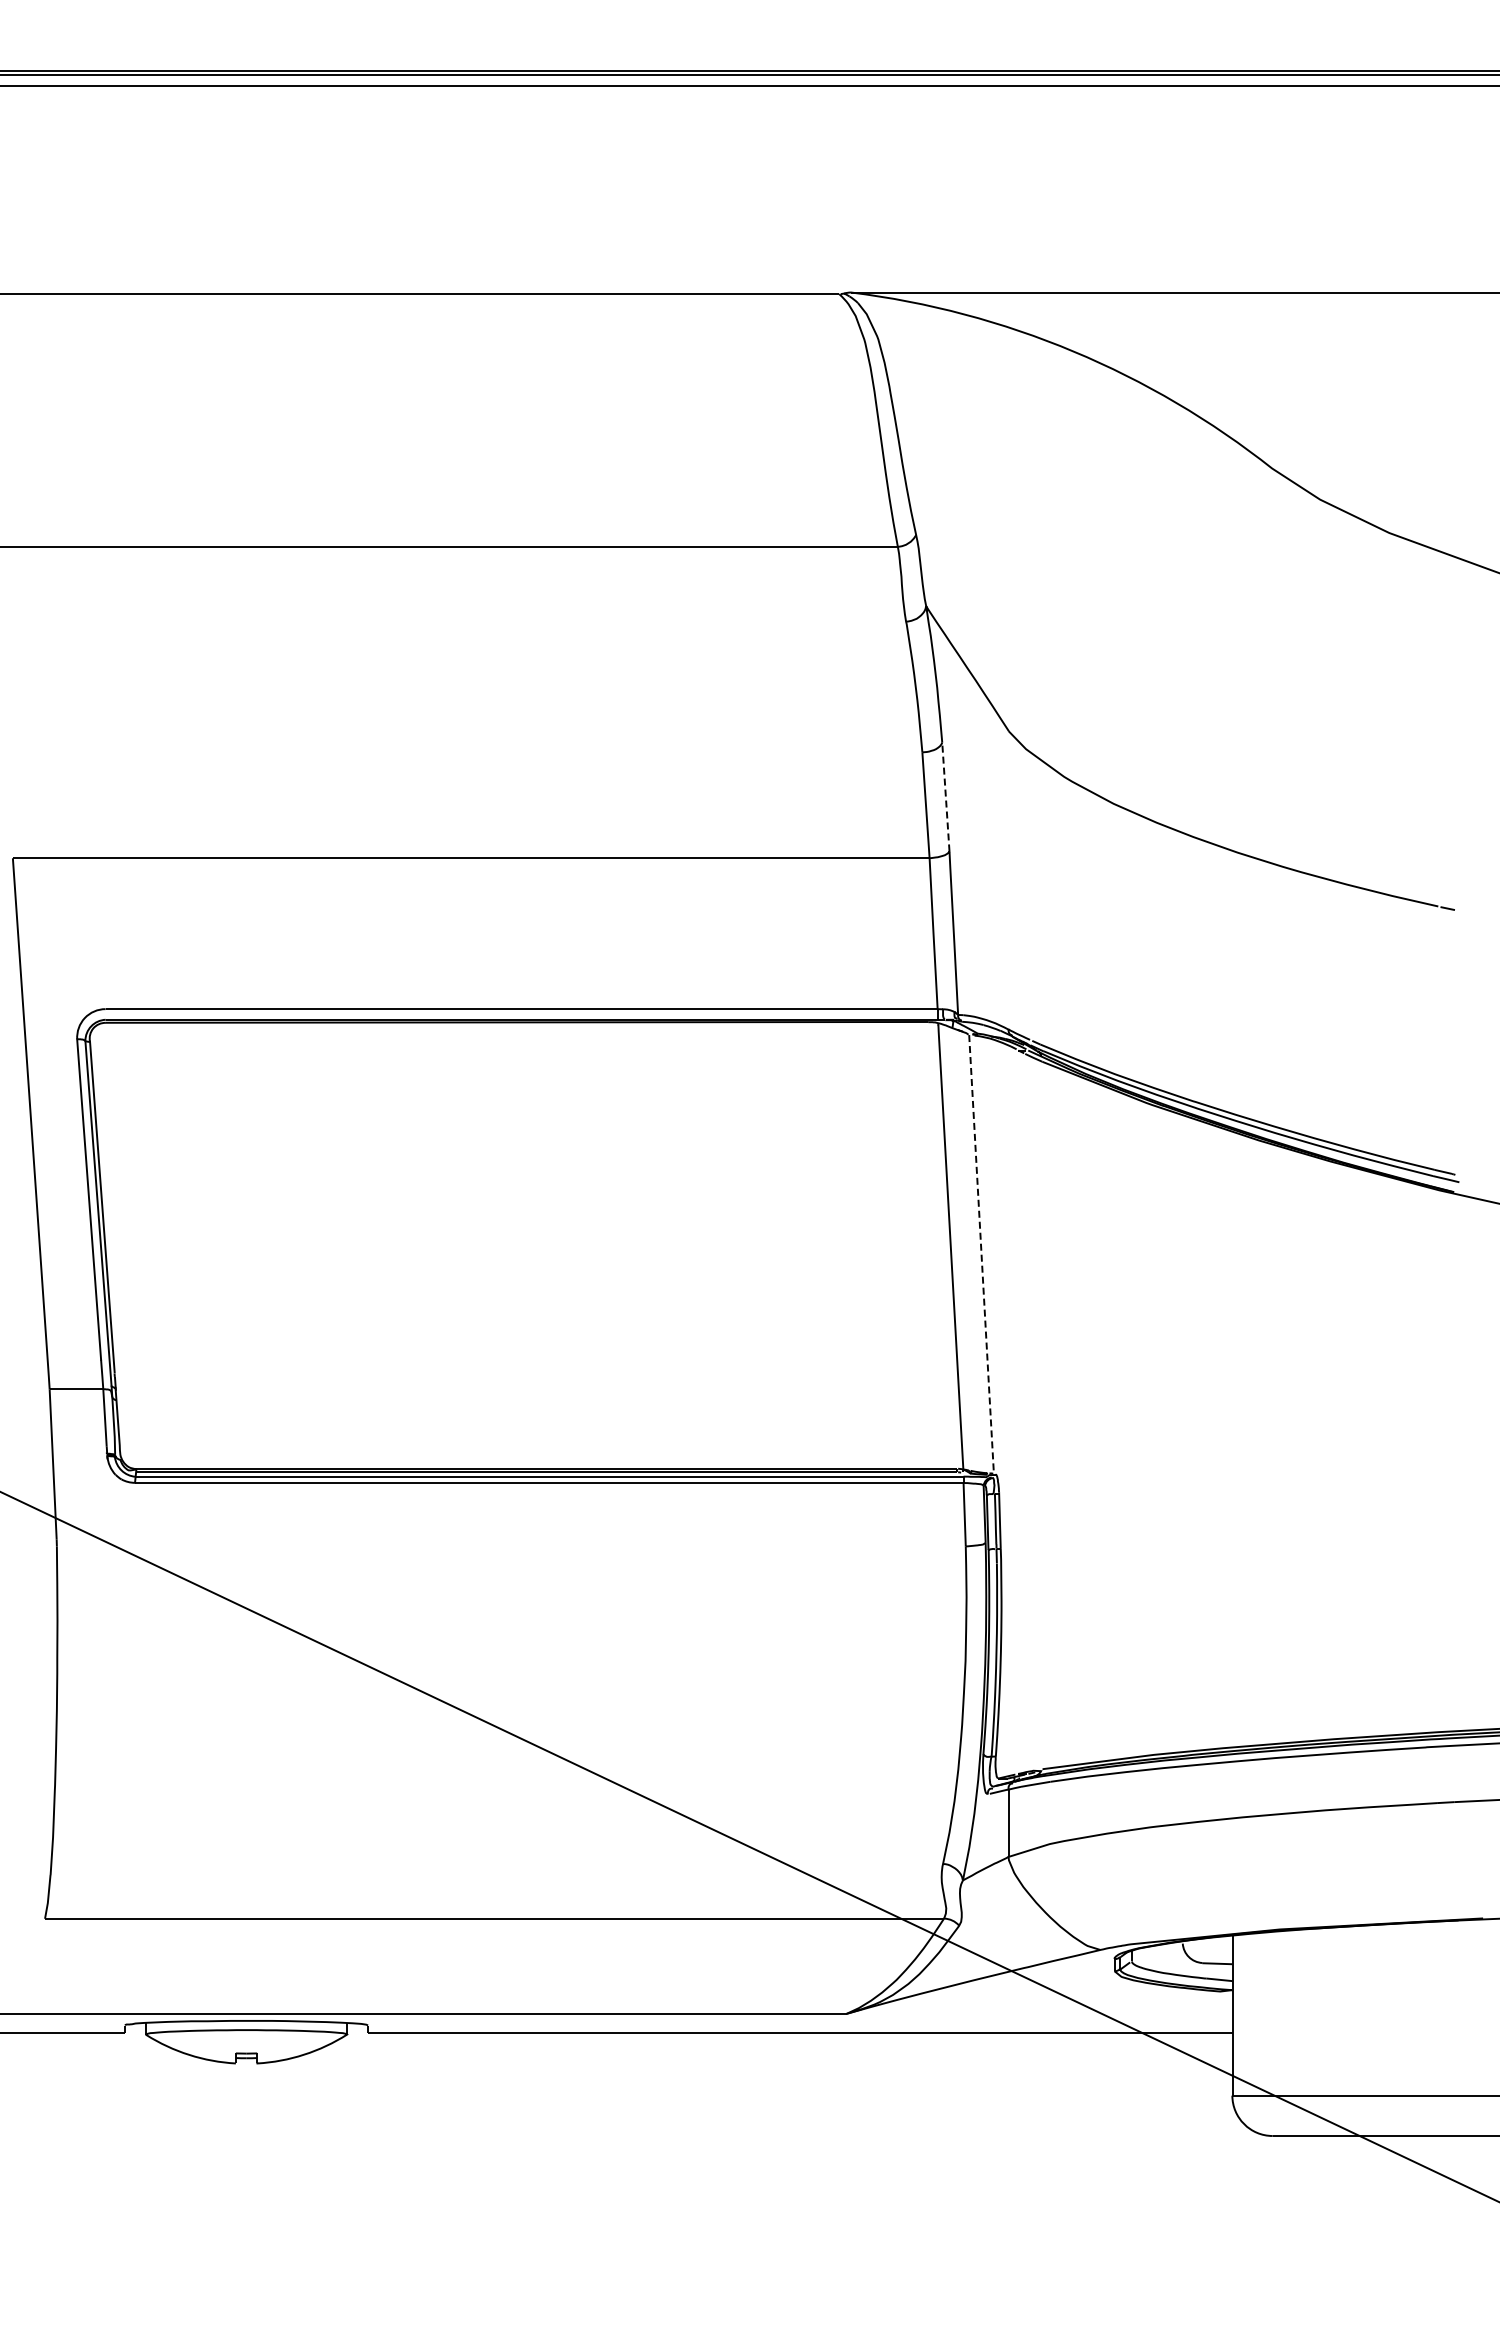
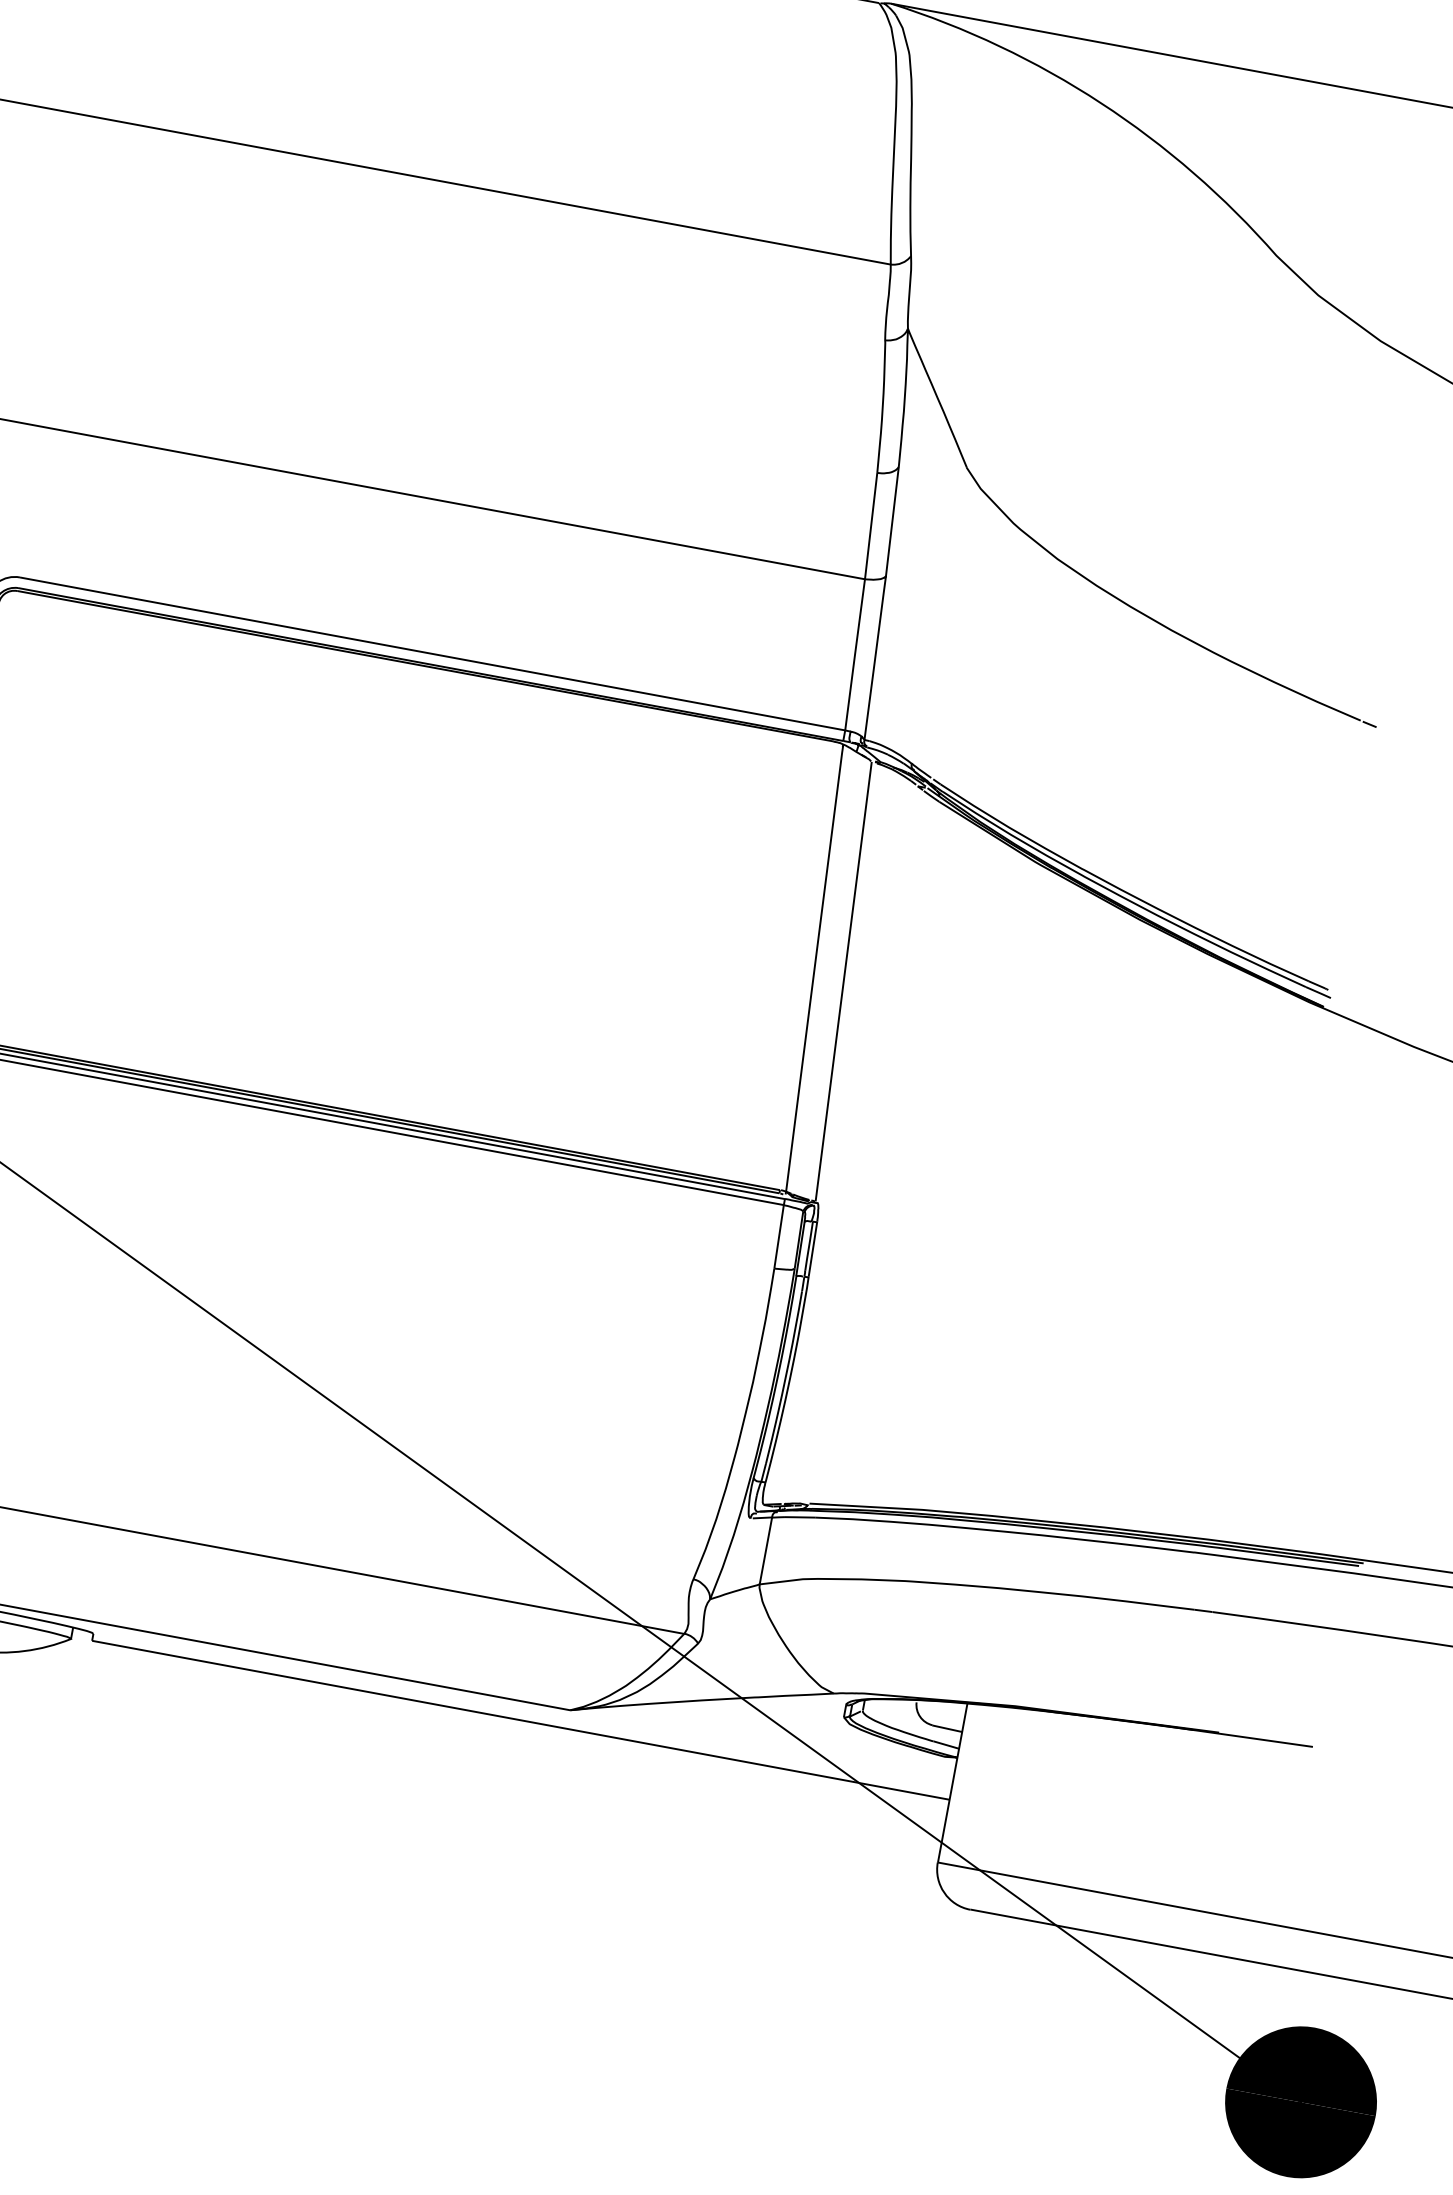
line: (945, 796) -> (892, 520), dashed -> solid
line: (981, 1254) -> (843, 981), dashed -> solid

